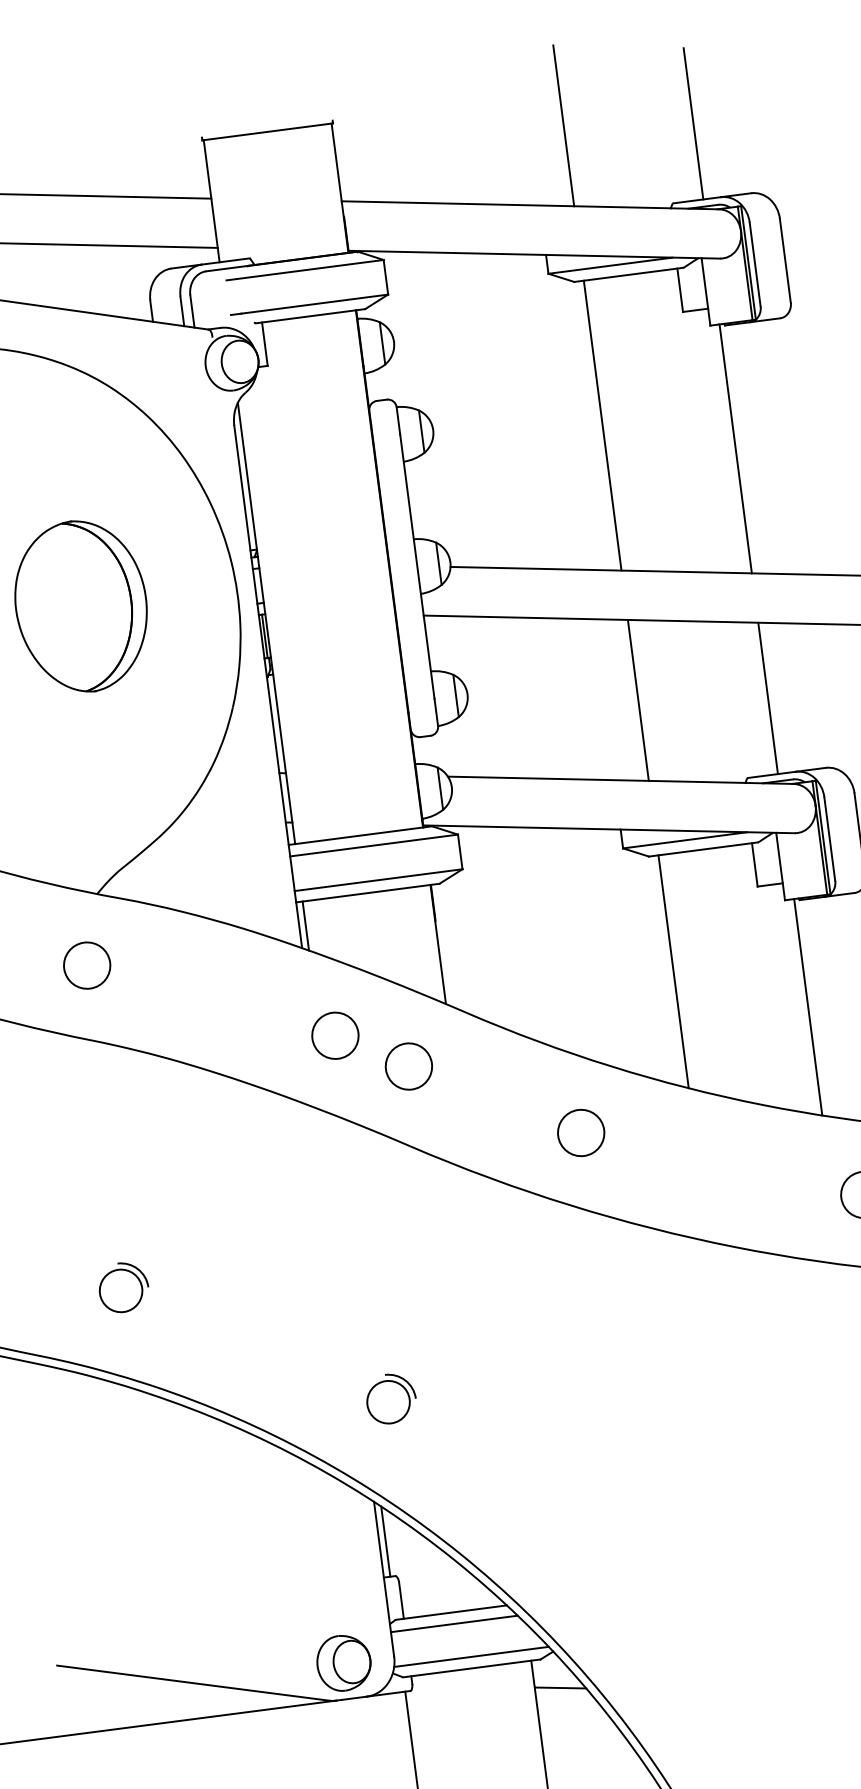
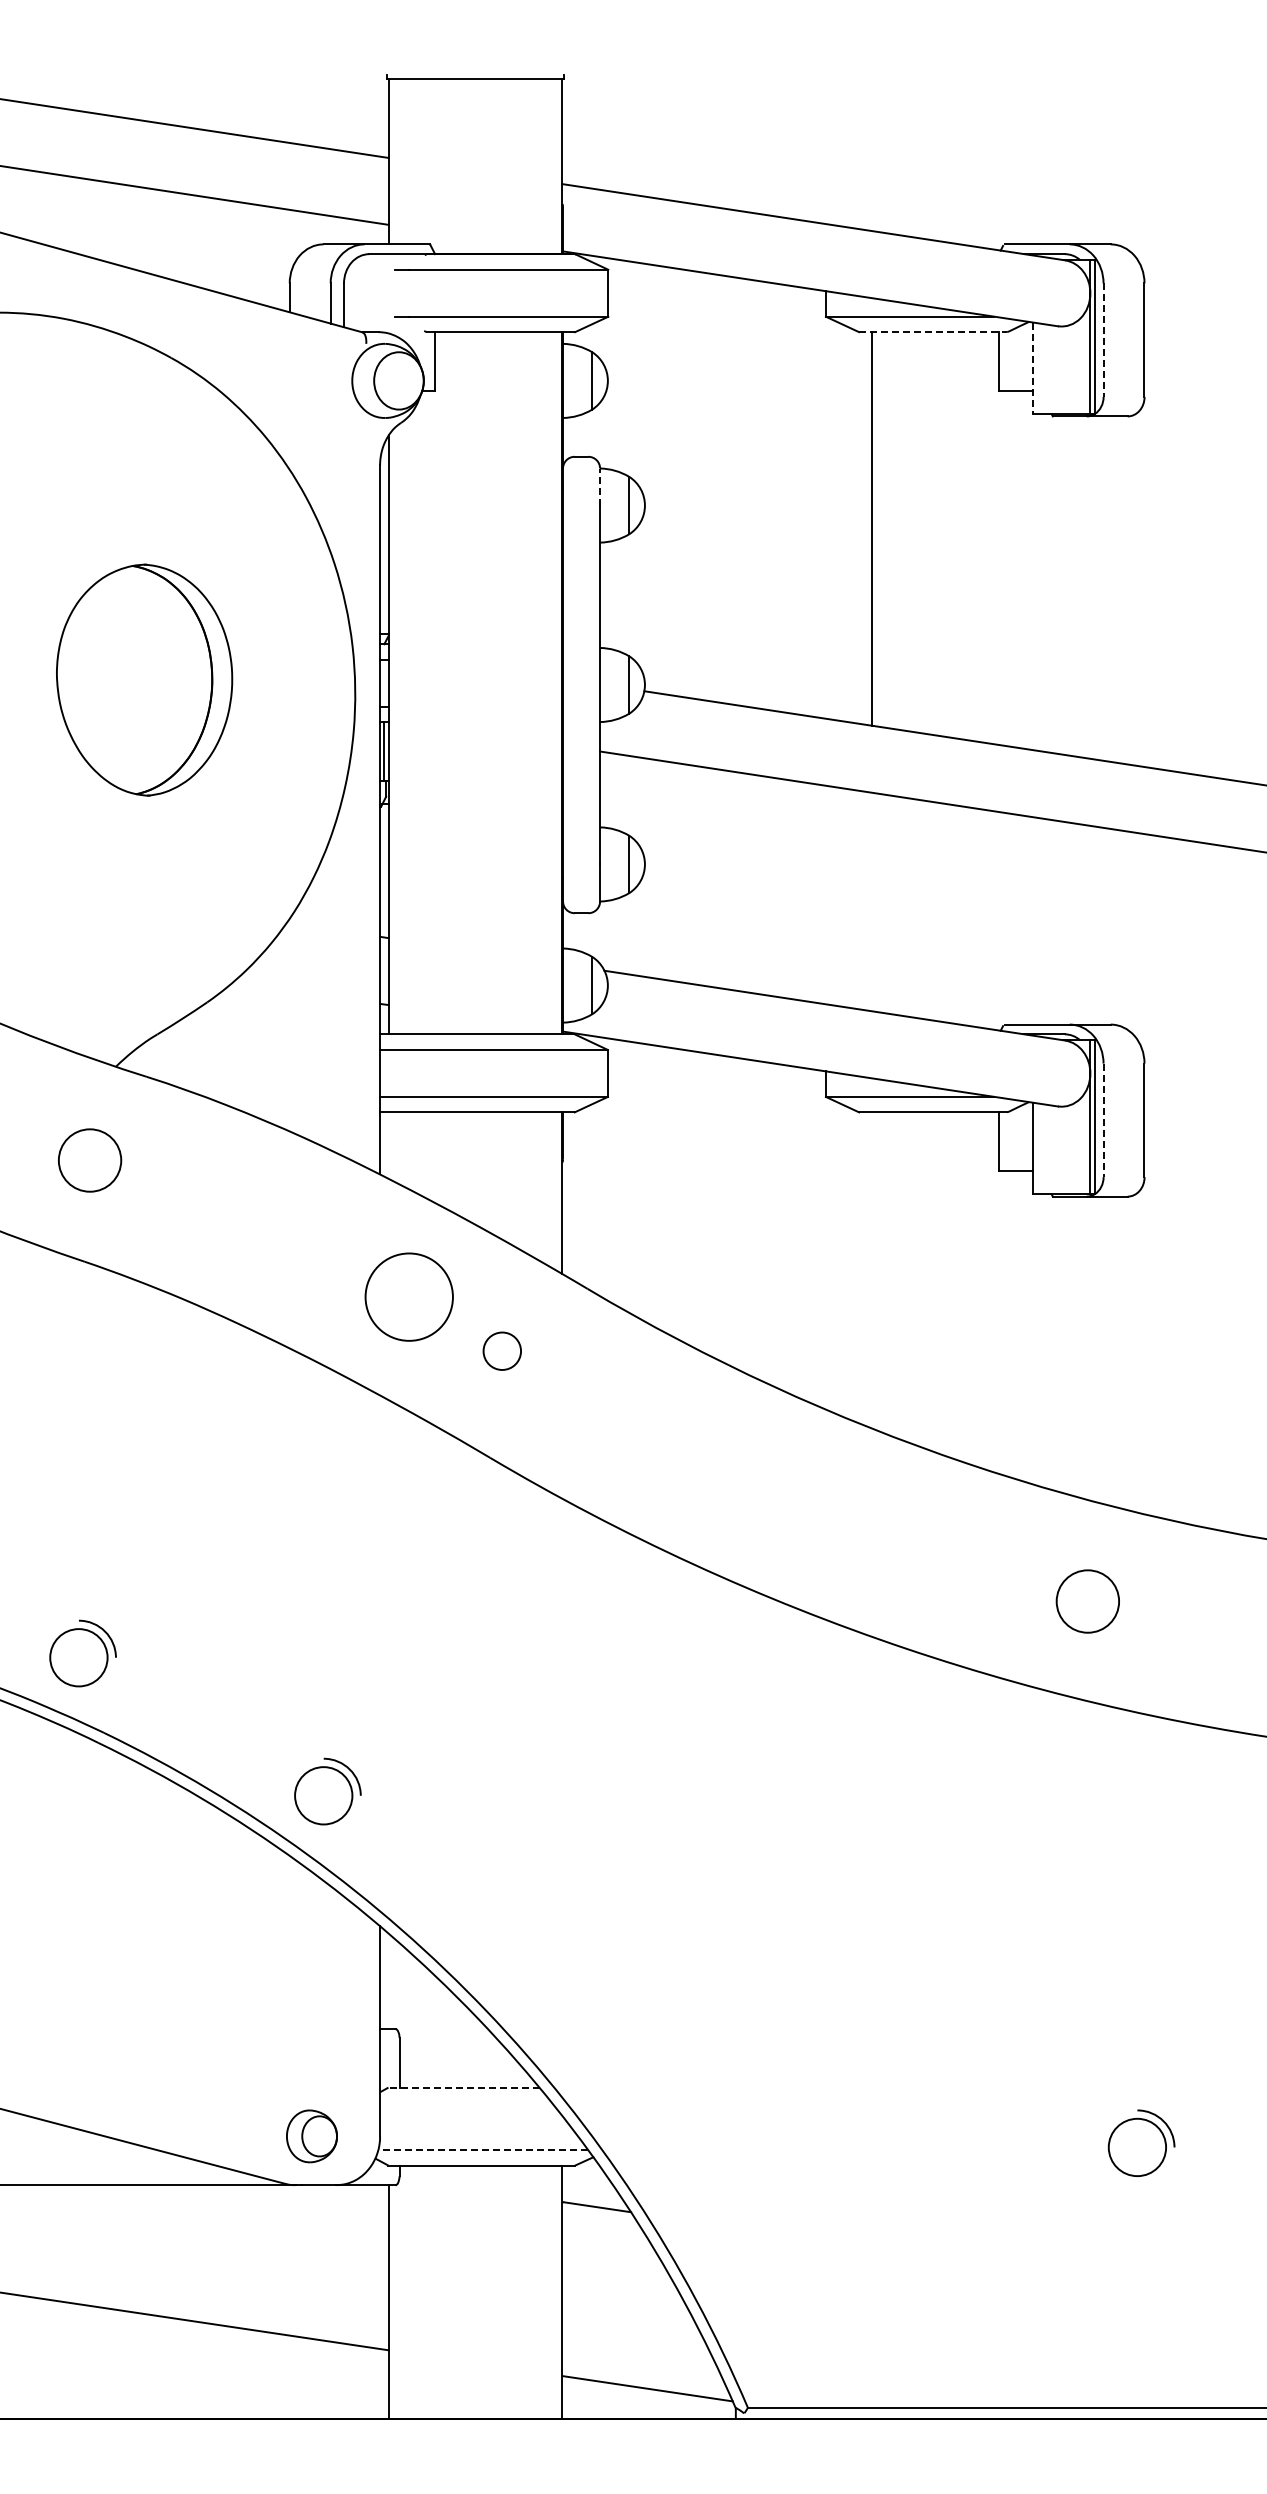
line: (693, 123) -> (1045, 141), removed
line: (563, 125) -> (871, 121), removed
line: (755, 264) -> (1103, 340), solid -> dashed
line: (629, 275) -> (933, 332), solid -> dashed
line: (706, 292) -> (1033, 368), solid -> dashed
line: (398, 421) -> (600, 487), solid -> dashed
line: (735, 449) -> (1045, 583), removed
line: (768, 698) -> (1045, 921), removed
line: (637, 700) -> (871, 901), removed
line: (829, 839) -> (1103, 1120), solid -> dashed
line: (305, 926) -> (388, 1145), removed
line: (673, 971) -> (871, 1270), removed
line: (808, 1007) -> (1045, 1341), removed
circle: (335, 1035) -> (409, 1297), size x1.4
circle: (409, 1066) -> (502, 1351), size x0.6
circle: (581, 1132) -> (720, 1469), removed
part: (123, 1287) -> (82, 1653), moved
part: (390, 1398) -> (327, 1791), moved
line: (385, 1541) -> (388, 1981), removed
line: (451, 1612) -> (464, 2087), solid -> dashed
line: (454, 1624) -> (466, 2103), removed
line: (470, 1657) -> (482, 2150), solid -> dashed
part: (343, 1663) -> (311, 2136), size x0.7

